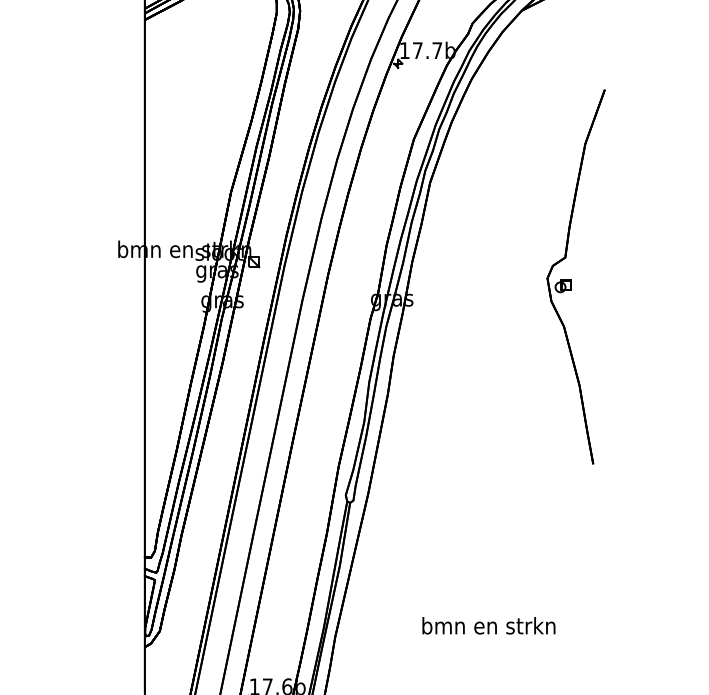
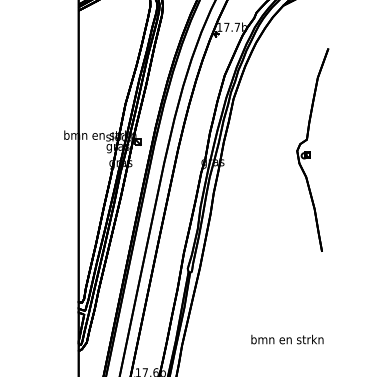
text: (488, 625) -> (287, 339), moved

